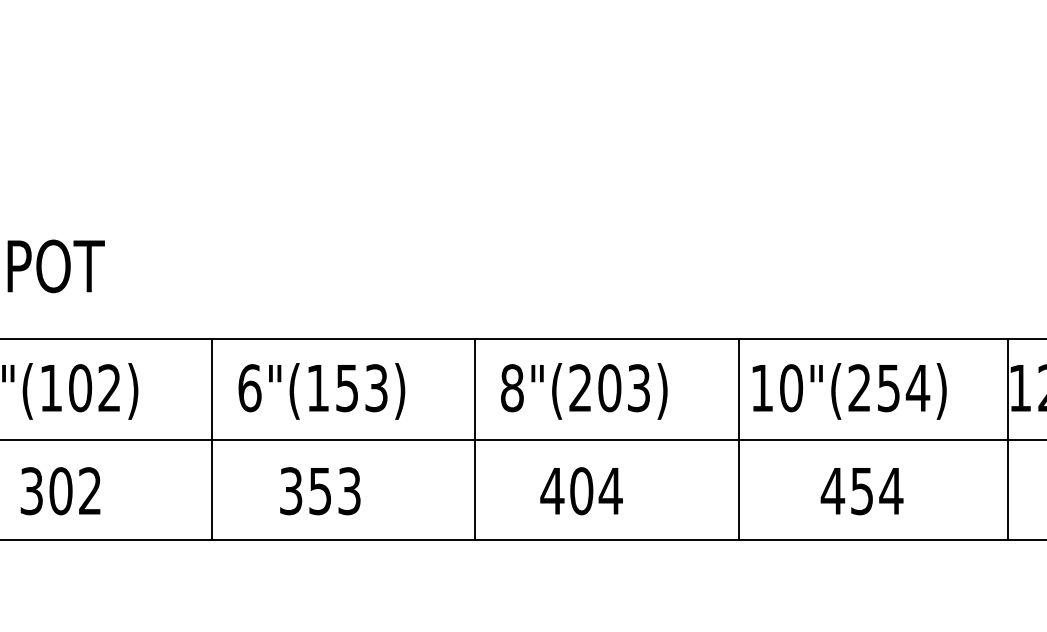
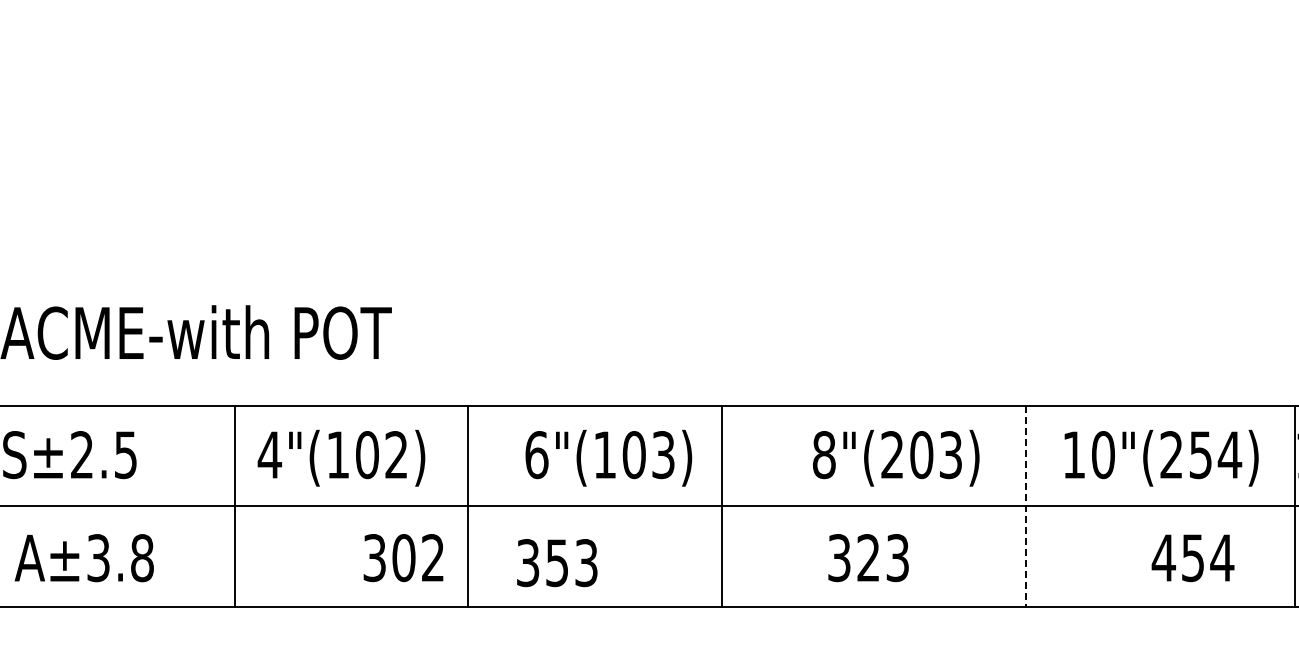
text: (346, 388) -> (633, 455), 6"(153) -> 6"(103)
text: (584, 390) -> (896, 457), moved
text: (849, 390) -> (1161, 457), moved
line: (211, 439) -> (467, 506), moved
line: (475, 439) -> (722, 506), moved
line: (738, 439) -> (1025, 506), solid -> dashed
text: (60, 491) -> (403, 558), moved
text: (320, 491) -> (557, 563), moved
text: (581, 491) -> (868, 558), 404 -> 323
text: (861, 491) -> (1192, 558), moved

